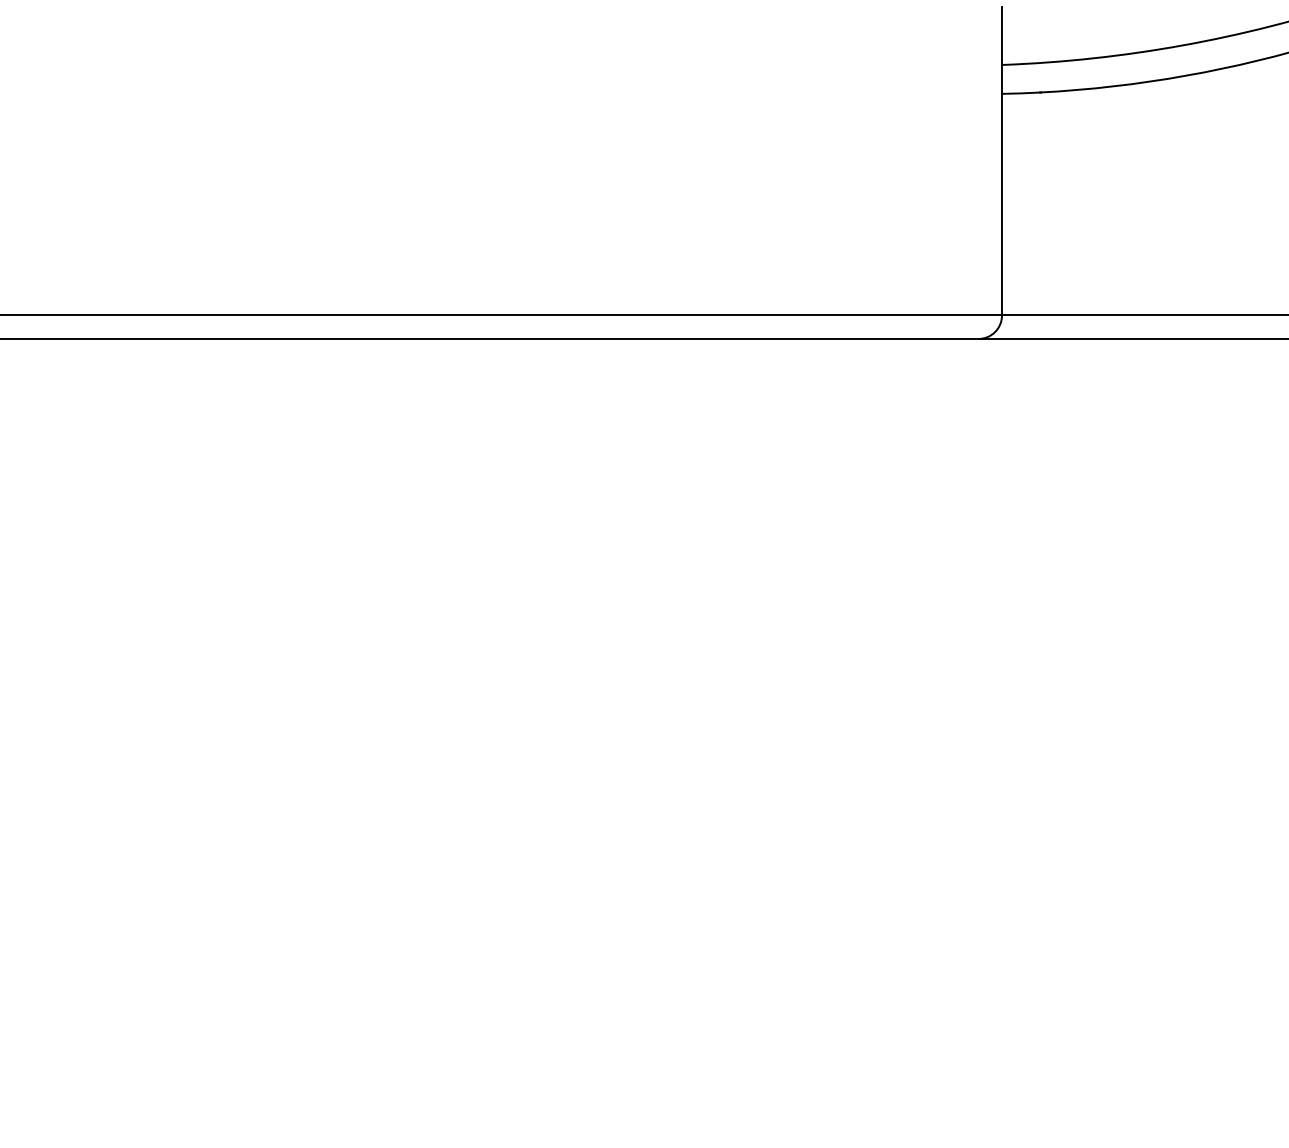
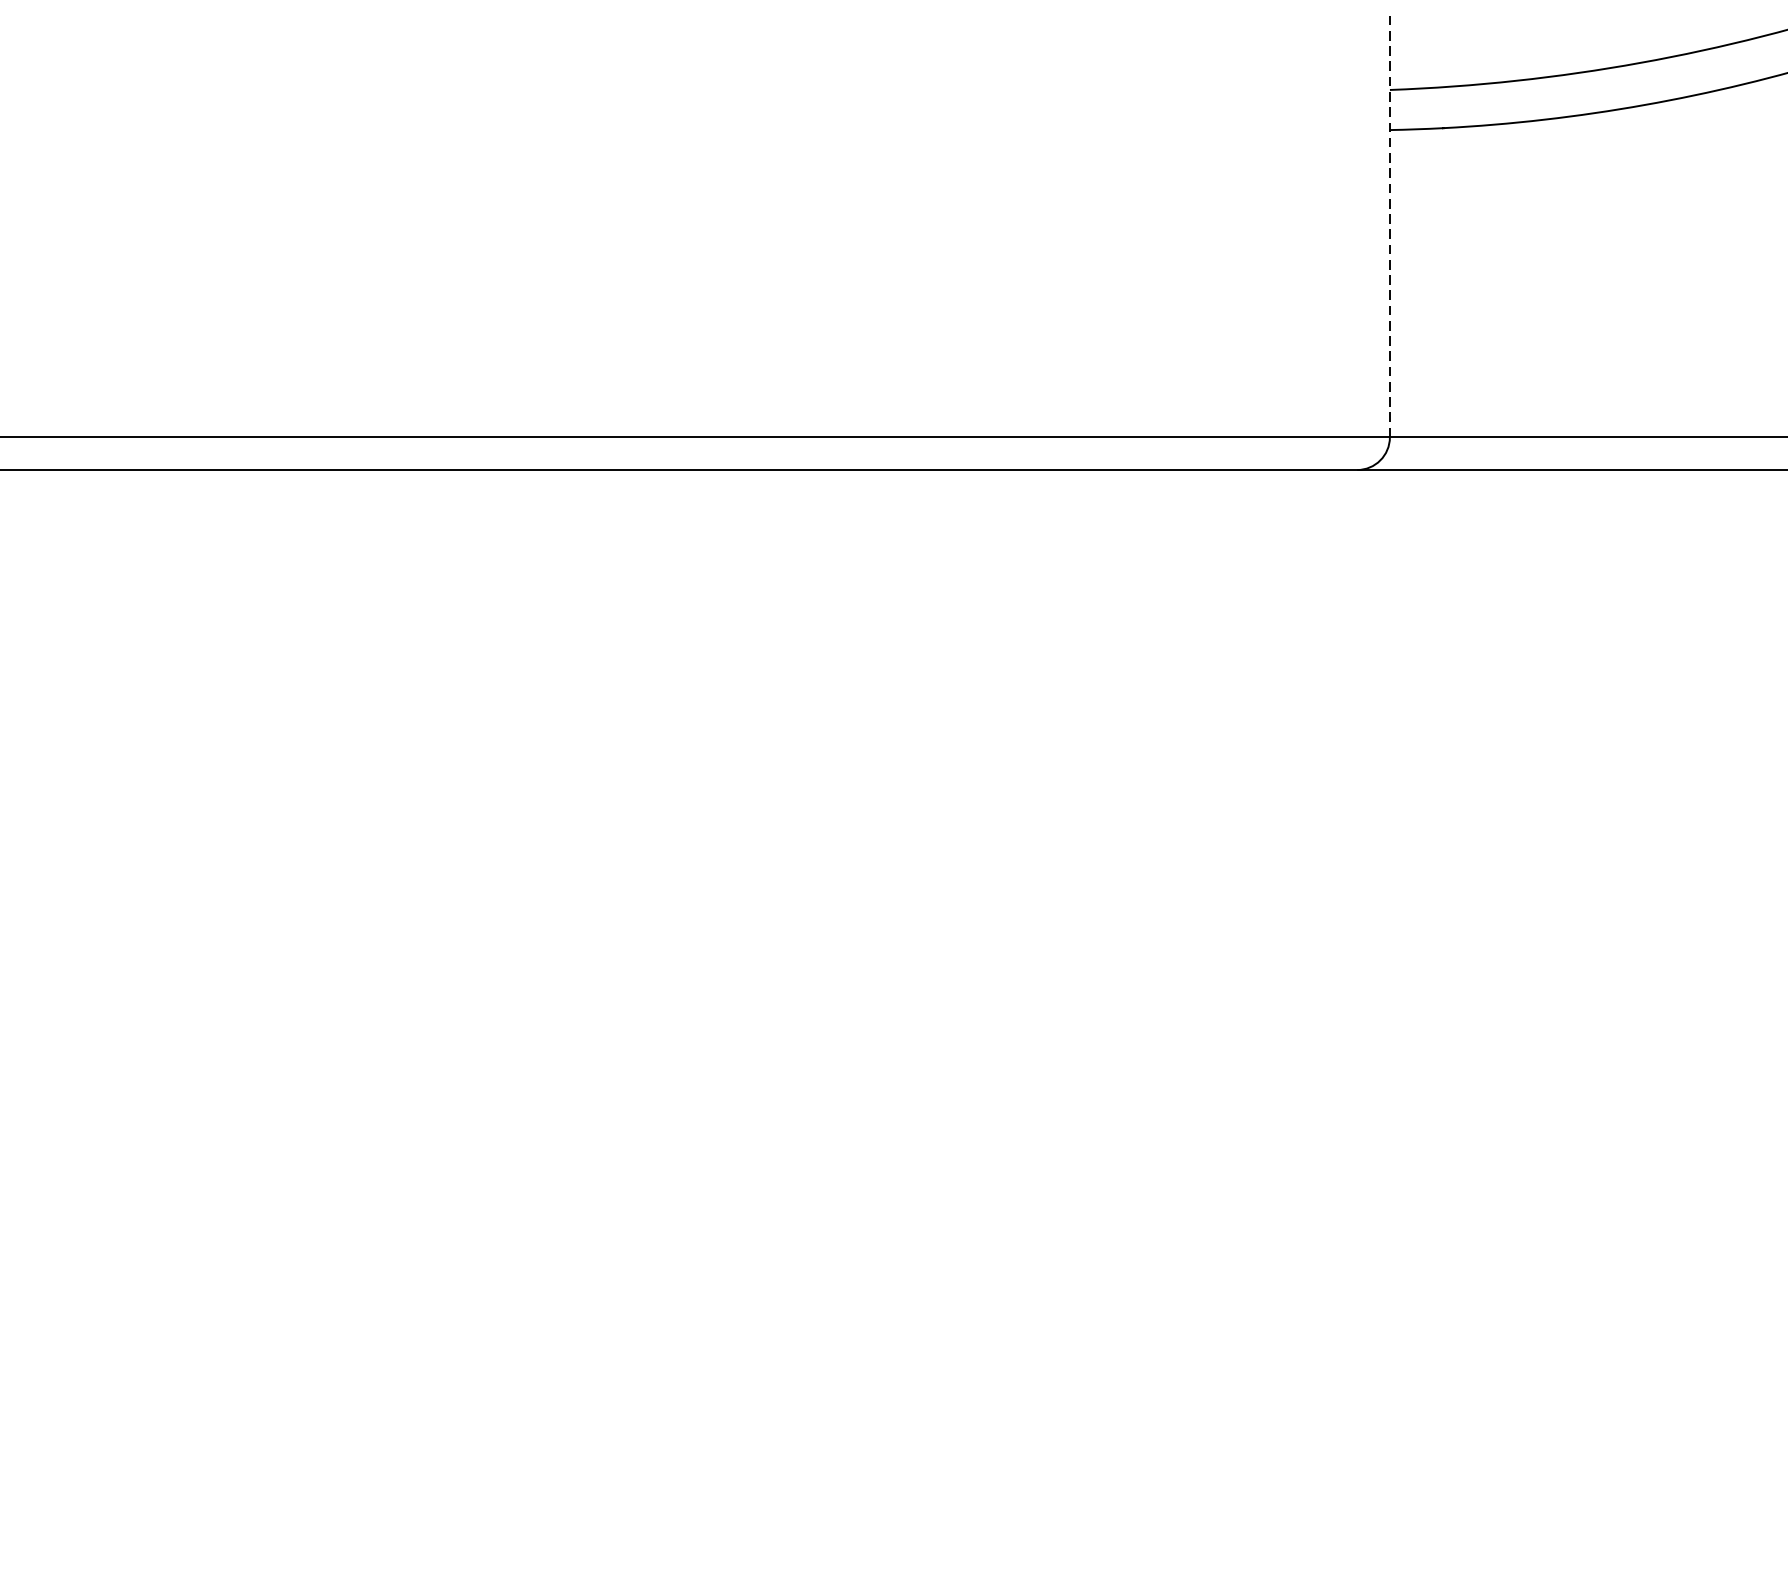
line: (1002, 160) -> (1390, 222), solid -> dashed

